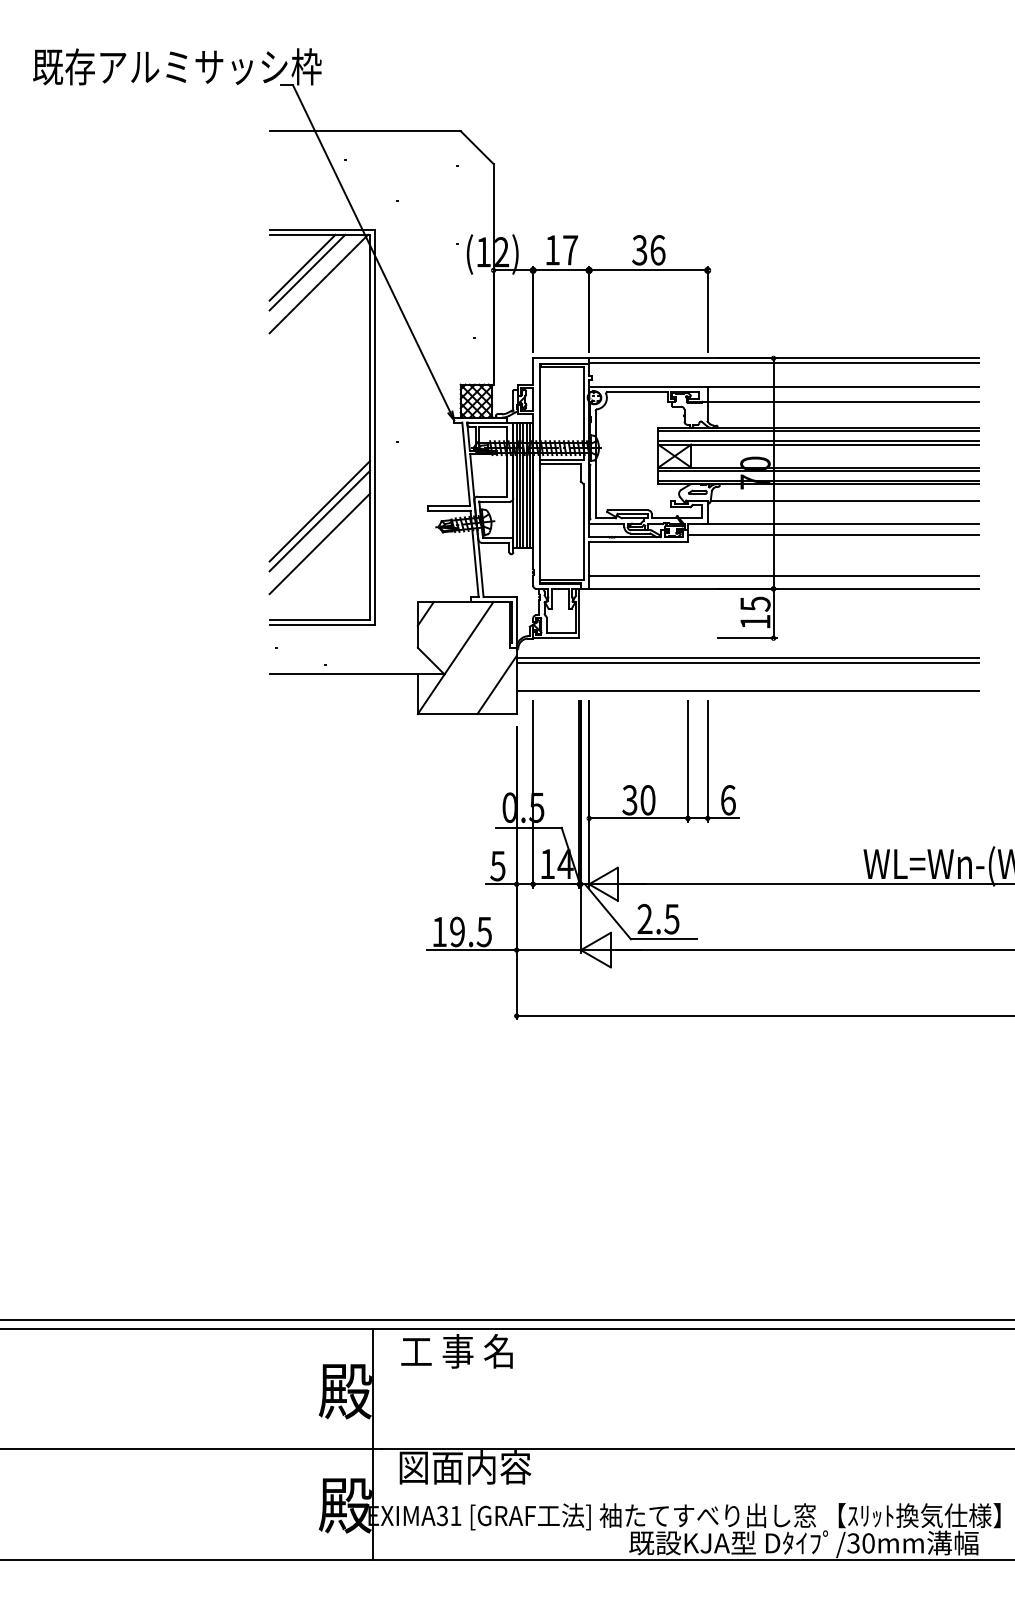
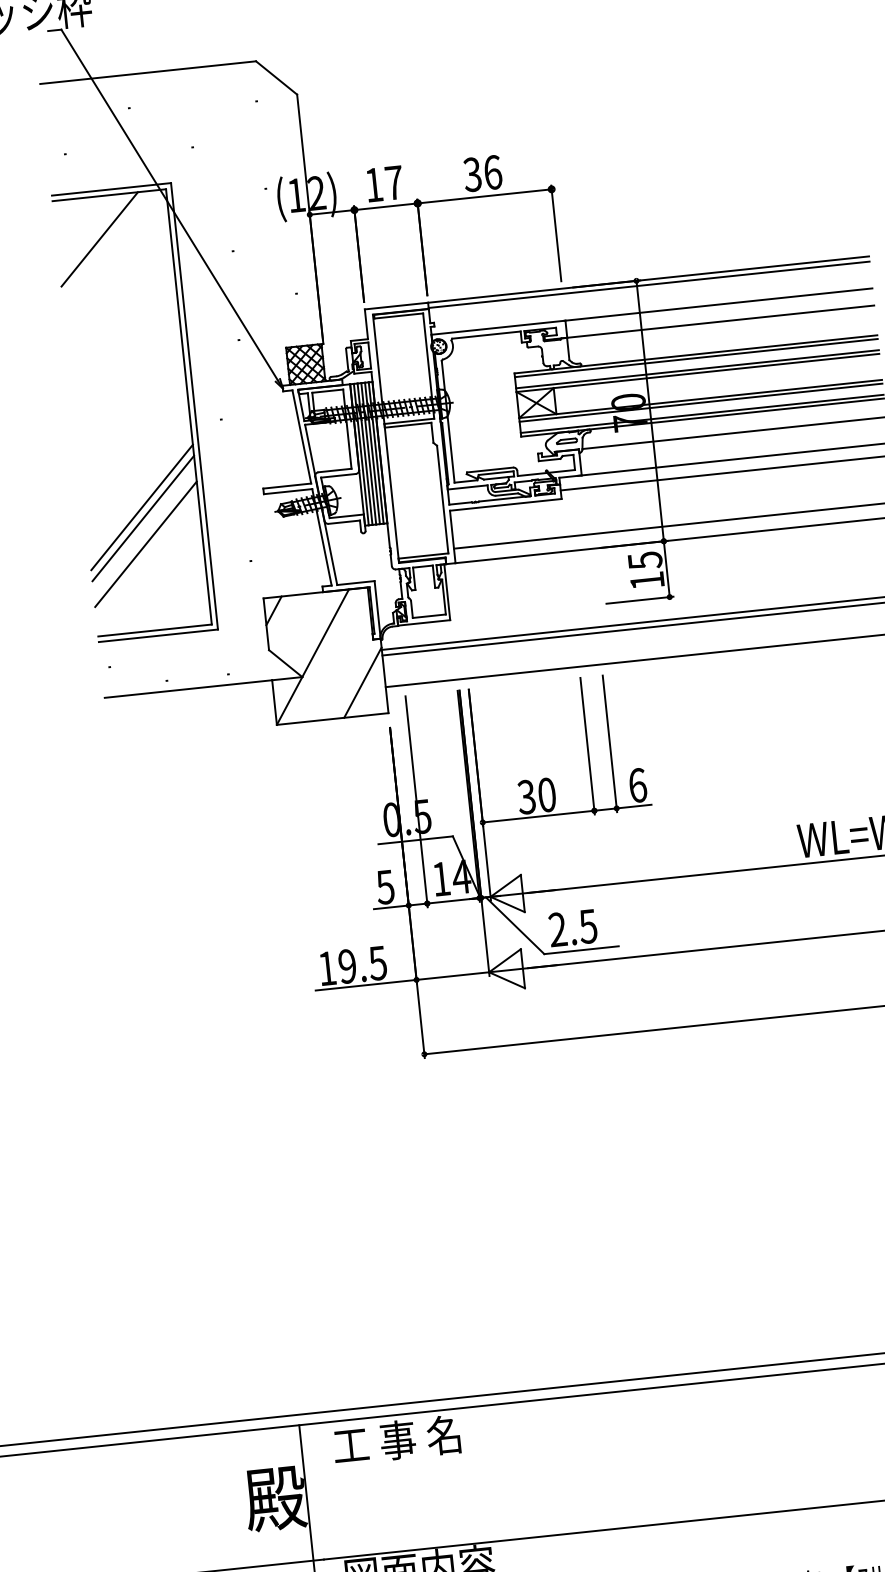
line: (302, 267) -> (93, 234), removed
line: (318, 283) -> (113, 250), removed

